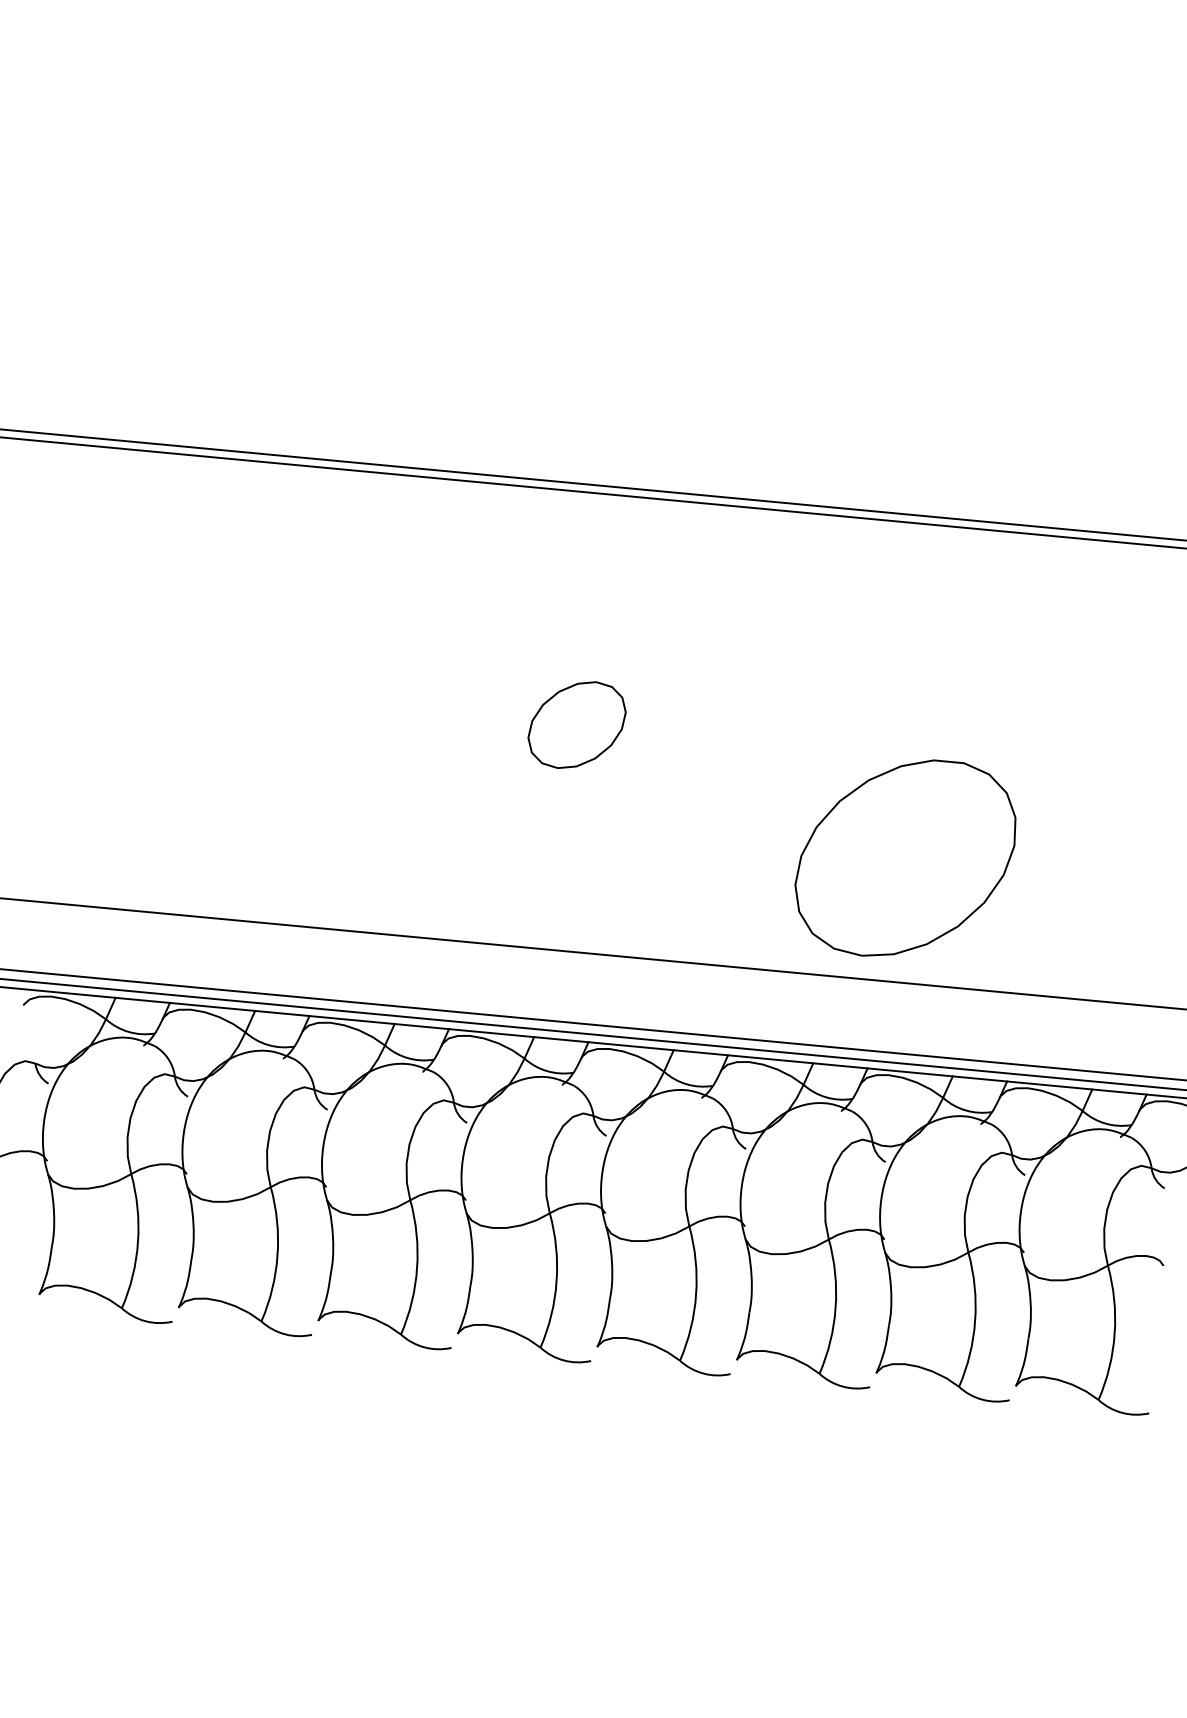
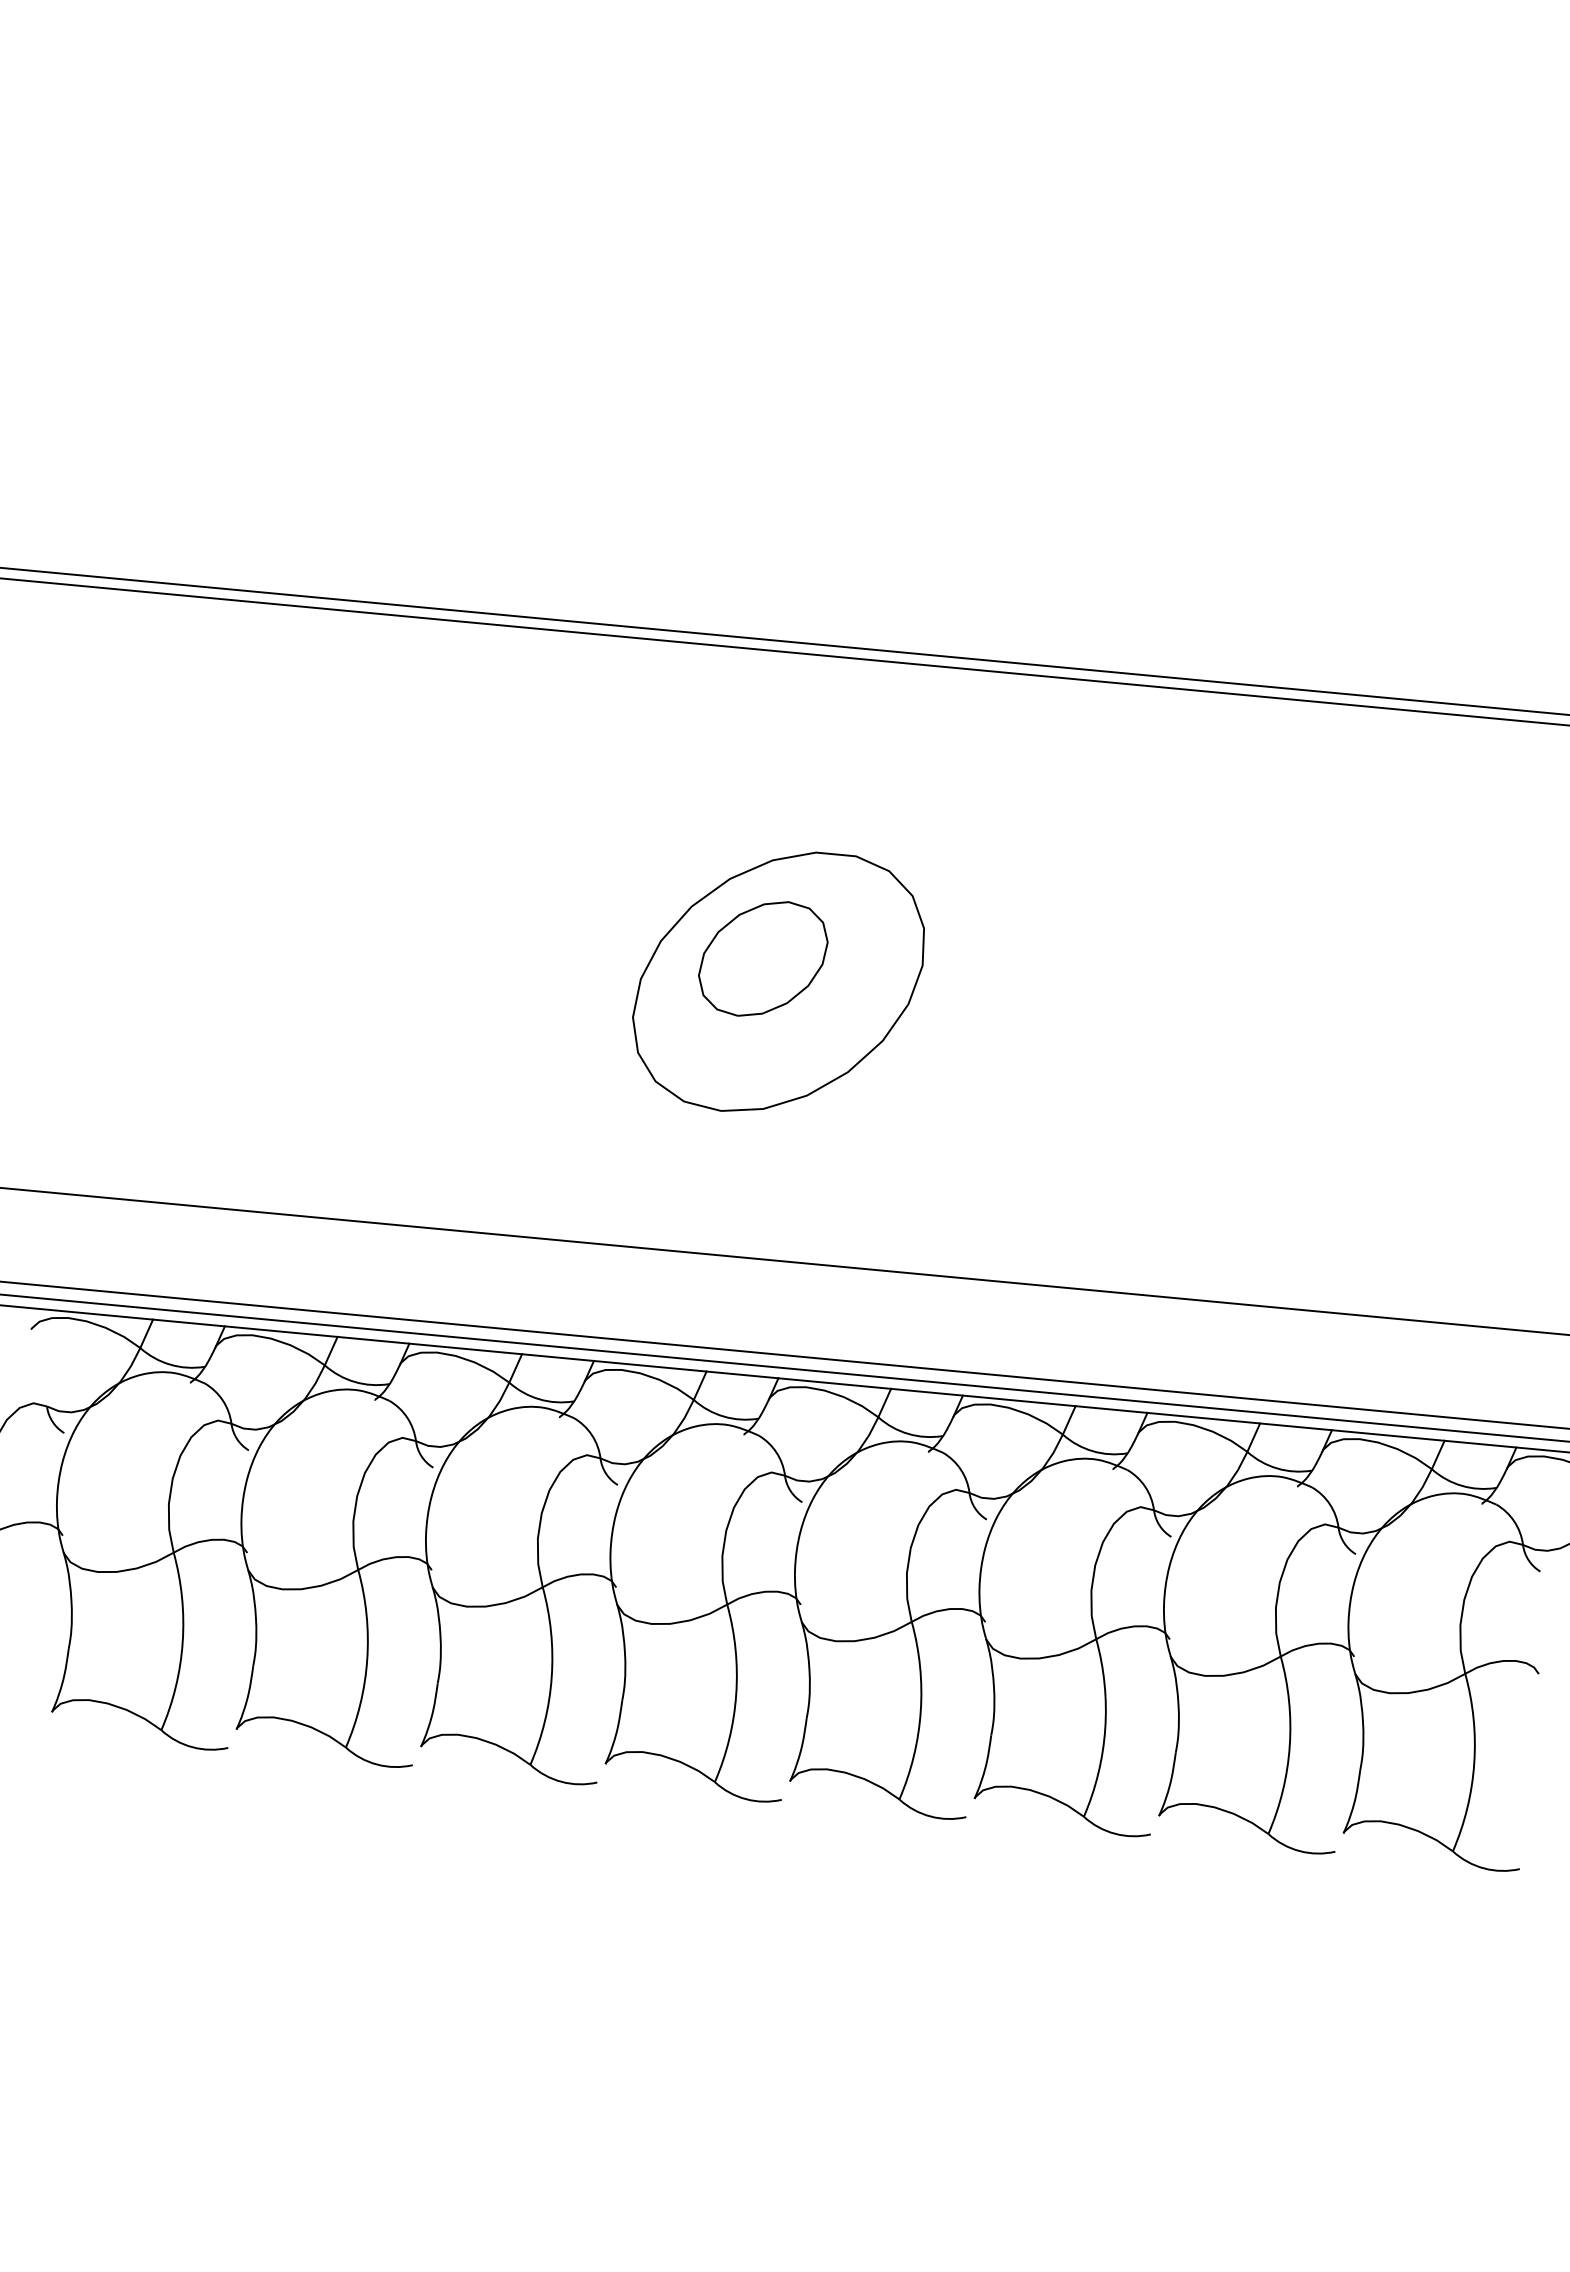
part: (905, 857) -> (778, 981), moved

